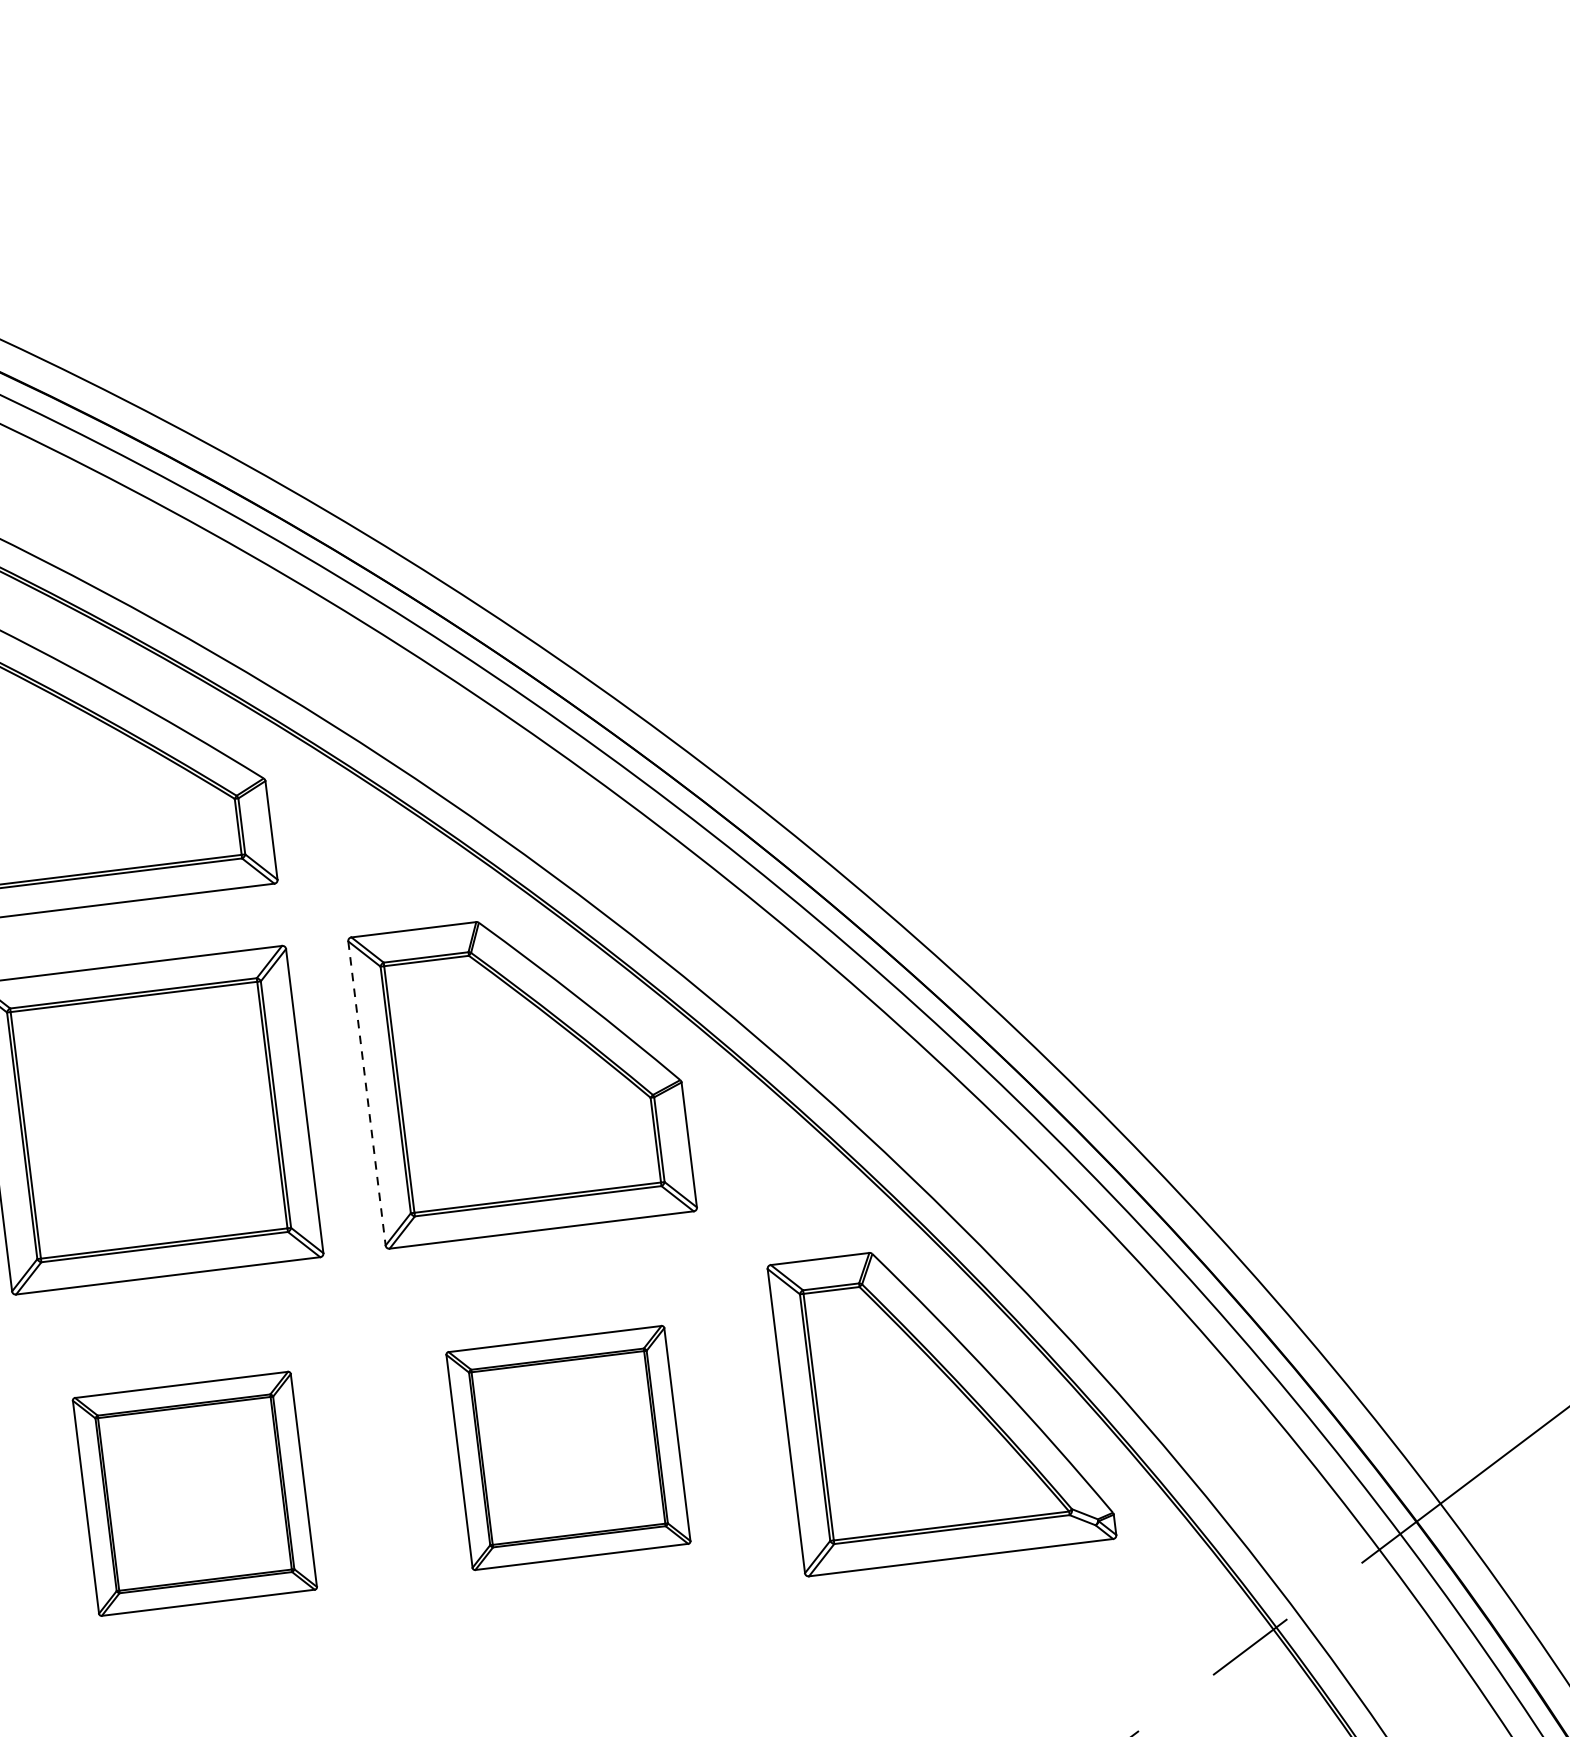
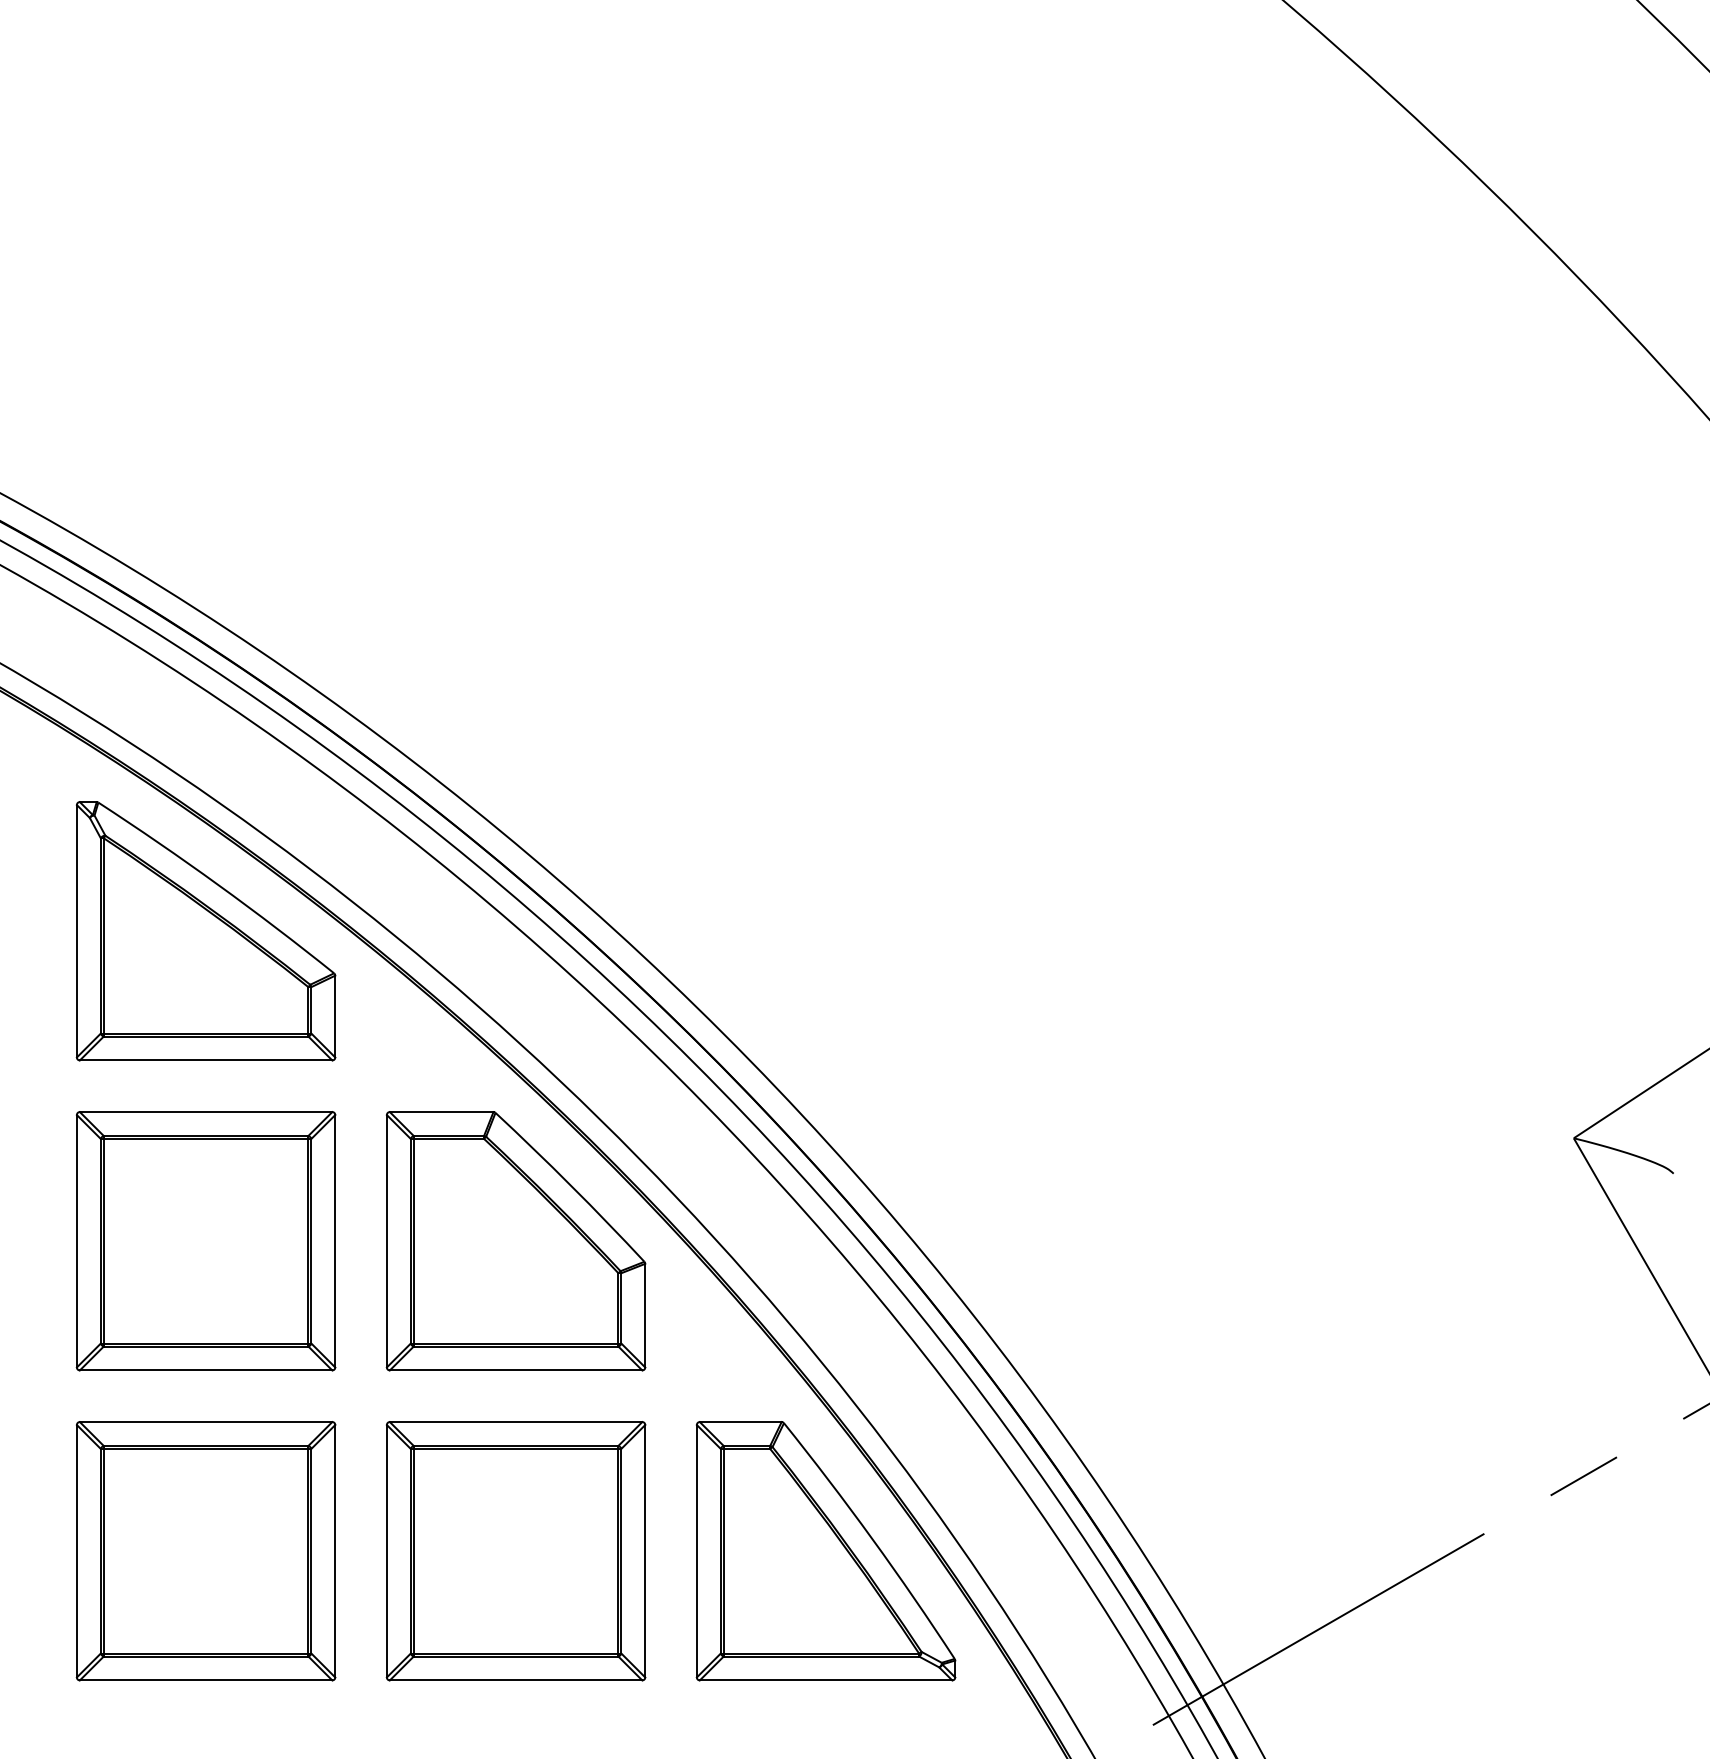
line: (366, 1093) -> (386, 1241), dashed -> solid
part: (567, 1448) -> (515, 1551), size x1.43
part: (194, 1494) -> (205, 1551), size x1.43

